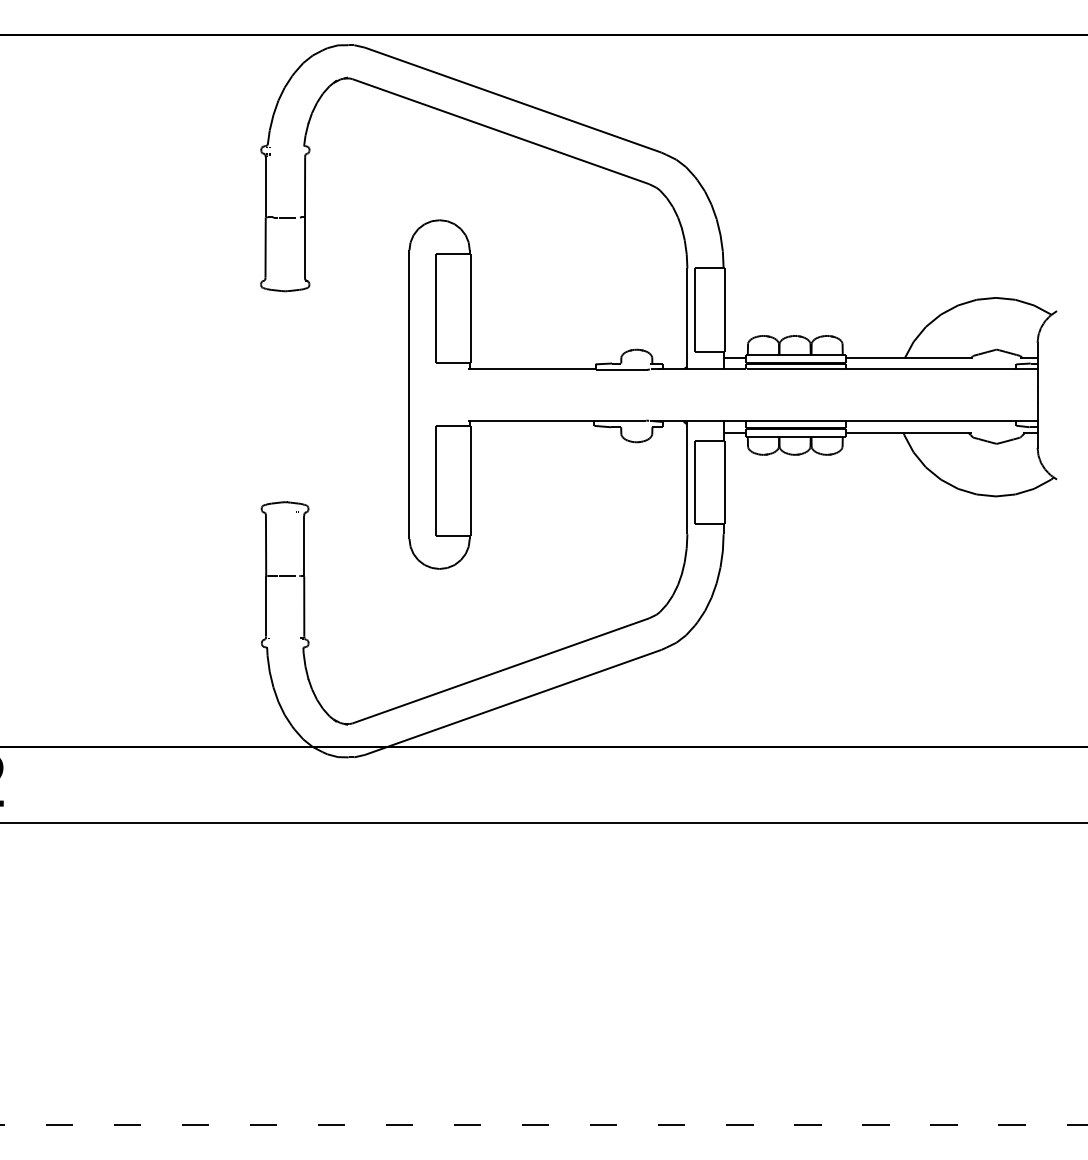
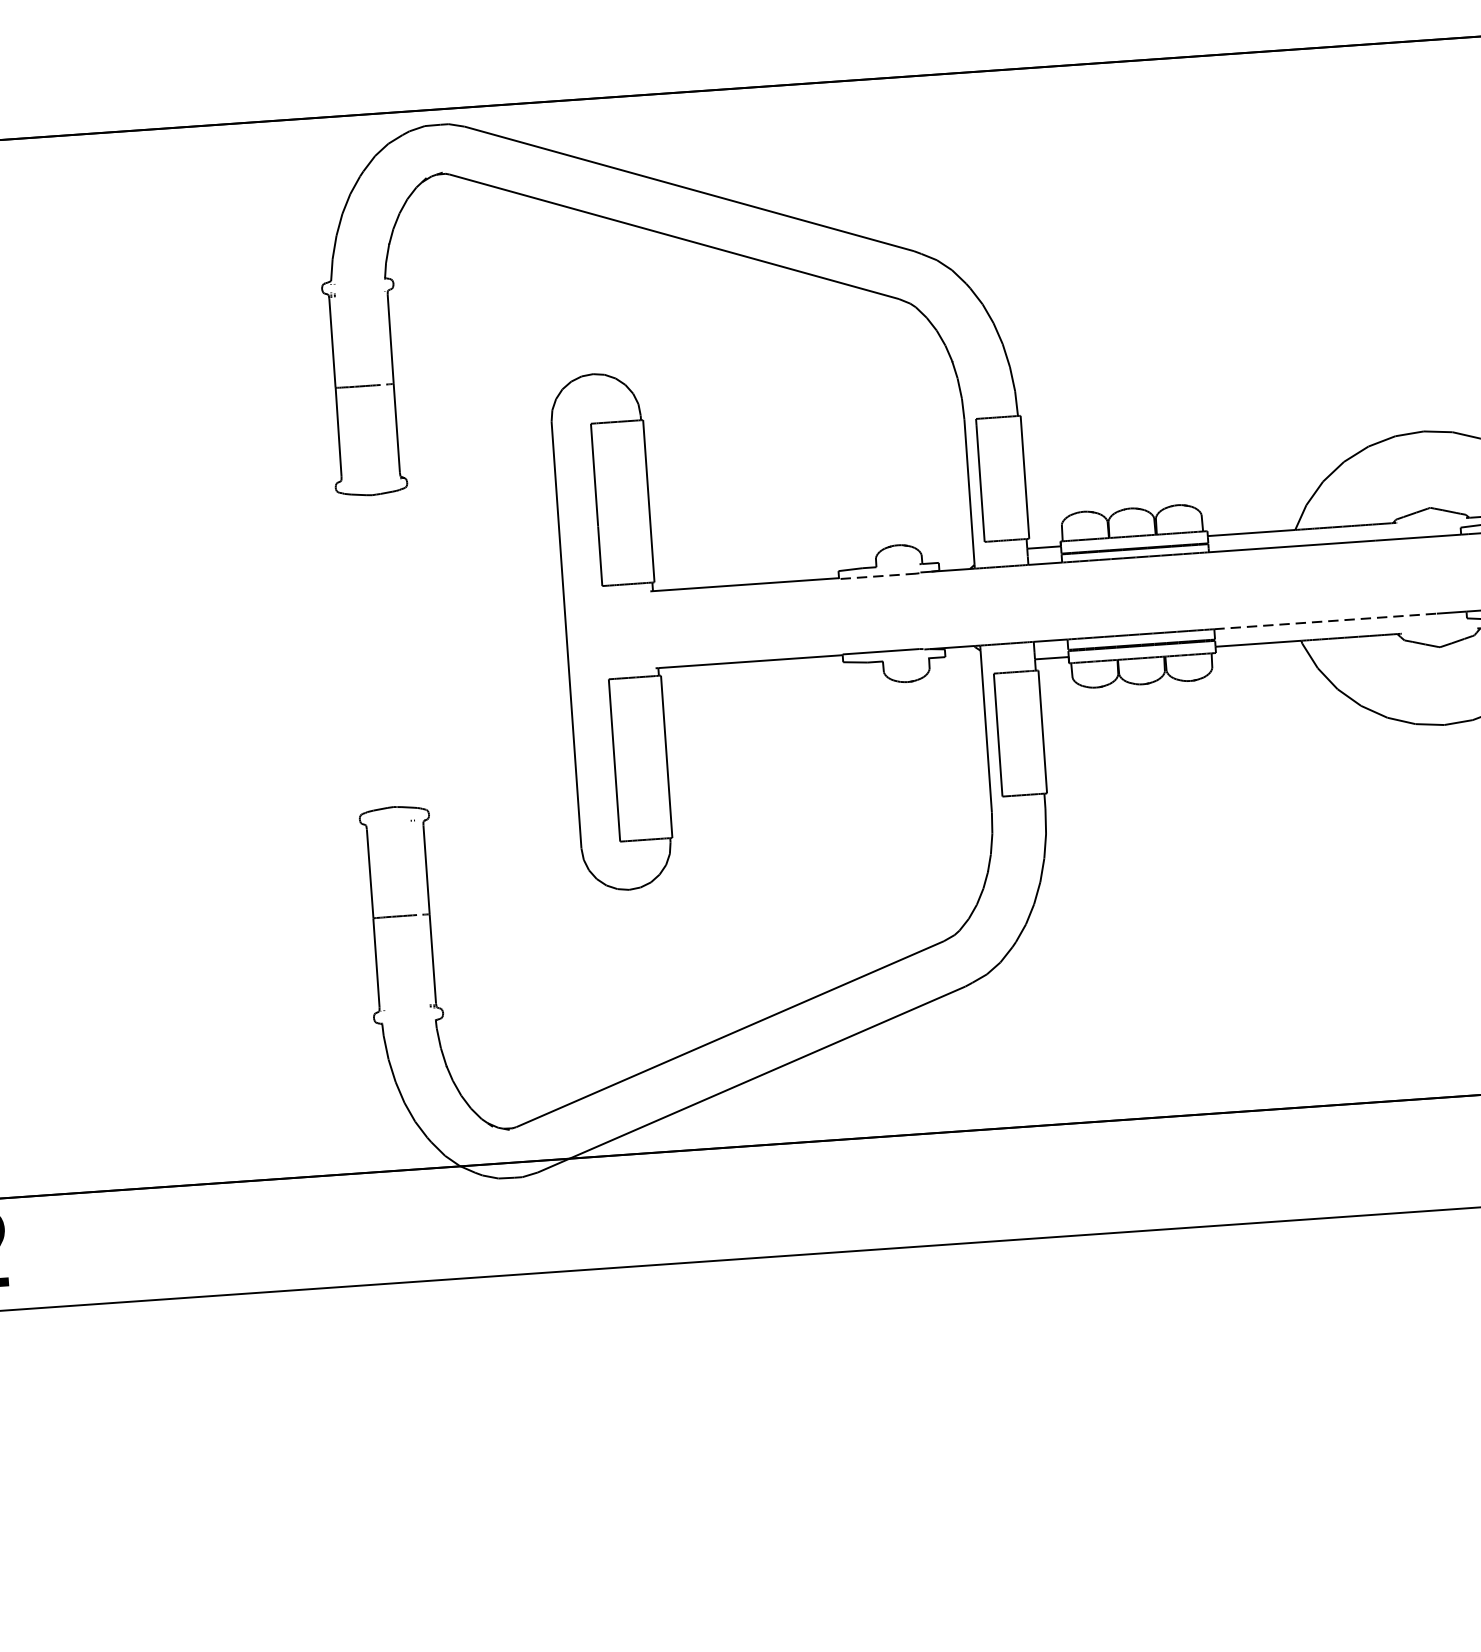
line: (621, 369) -> (877, 576), solid -> dashed
line: (921, 421) -> (1326, 621), solid -> dashed

